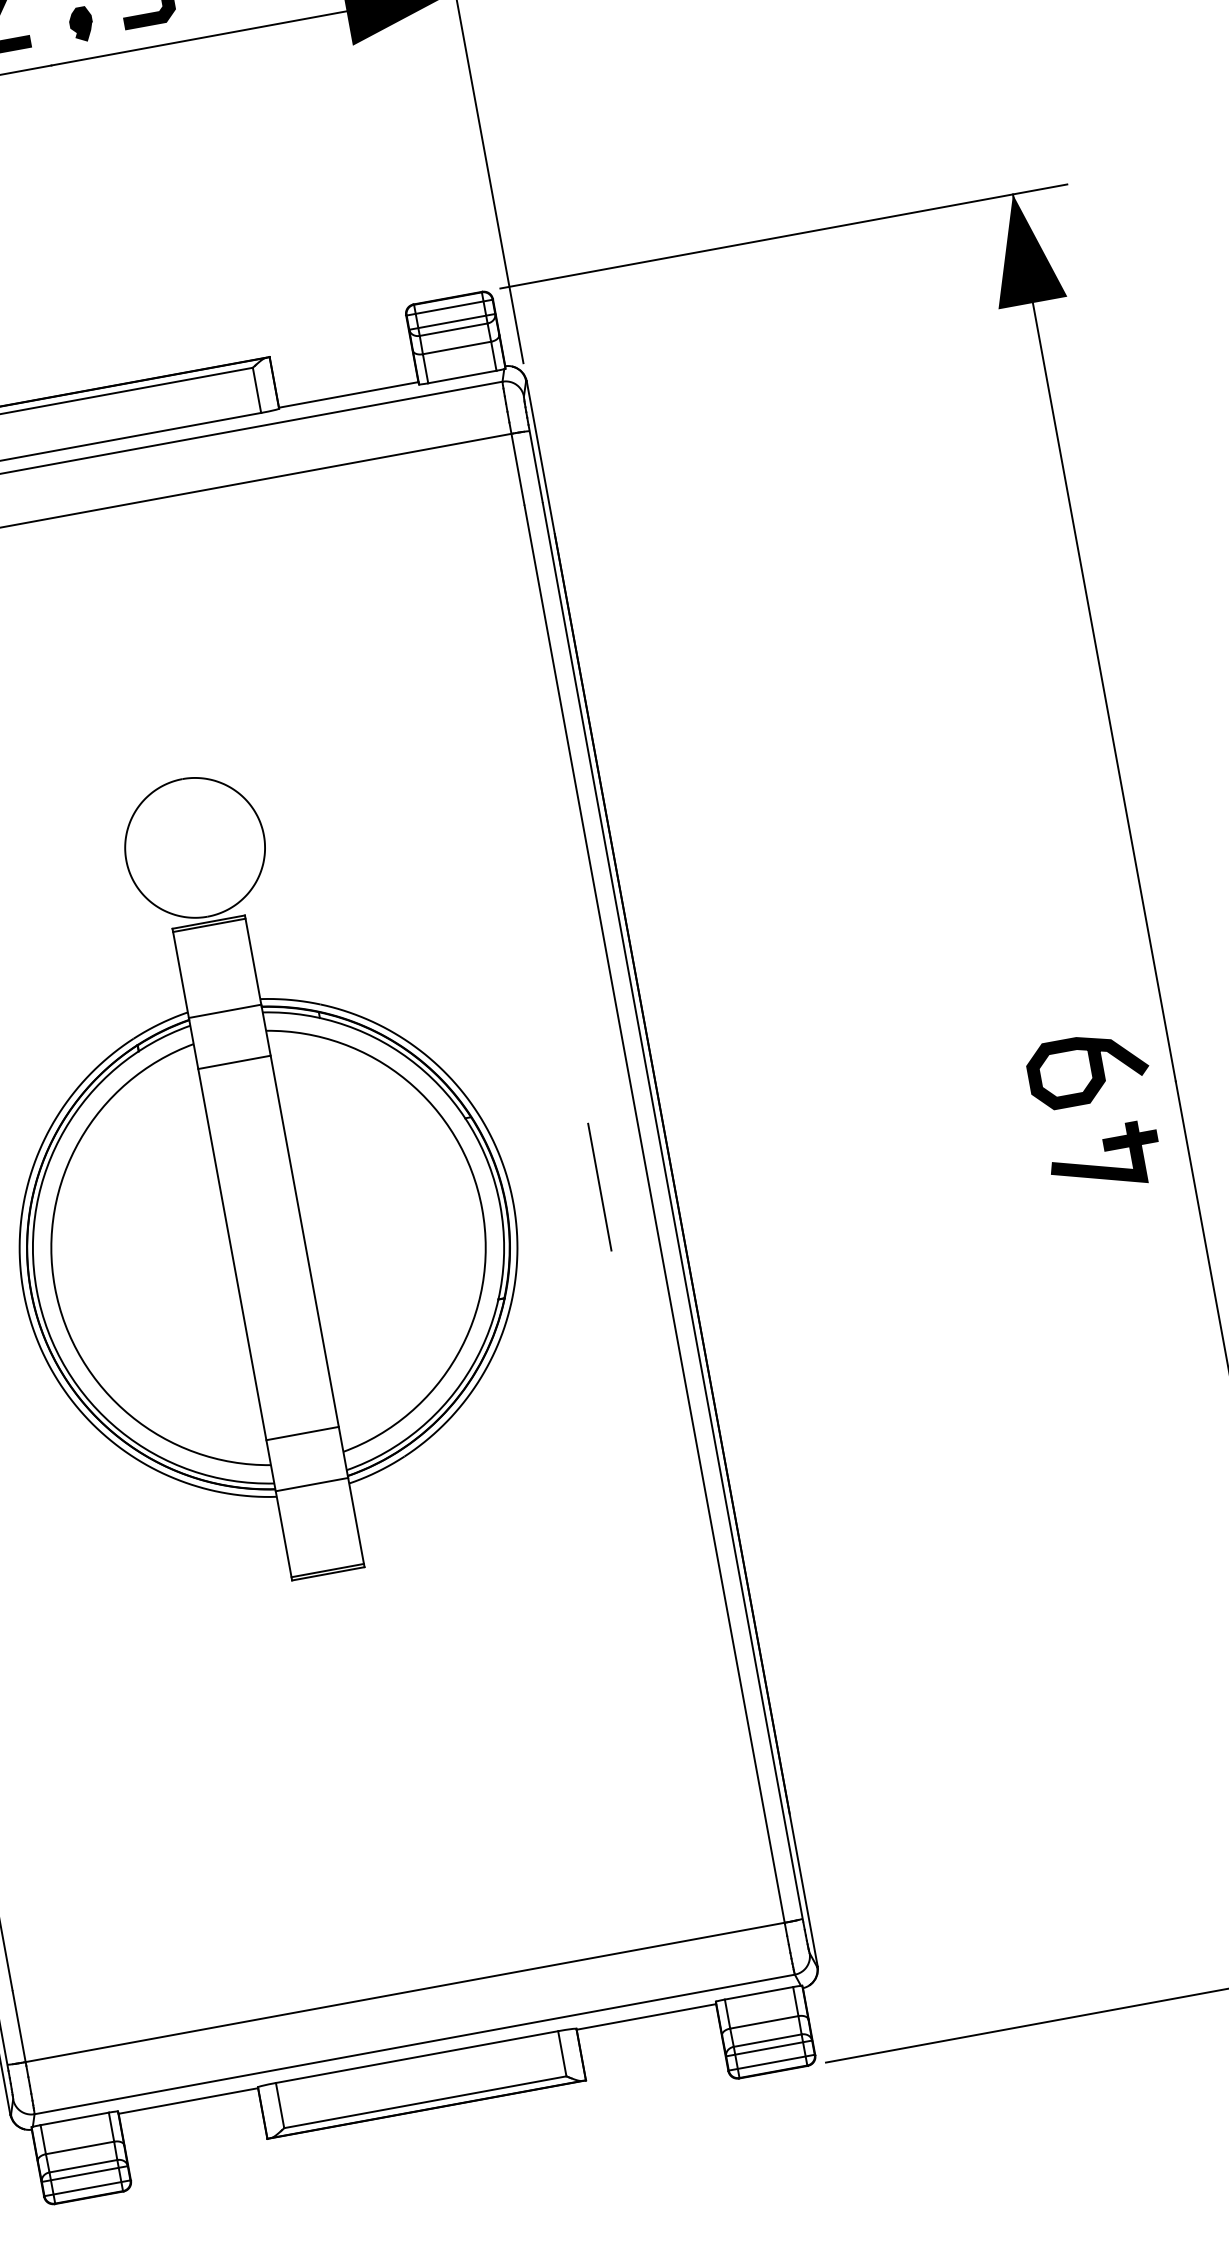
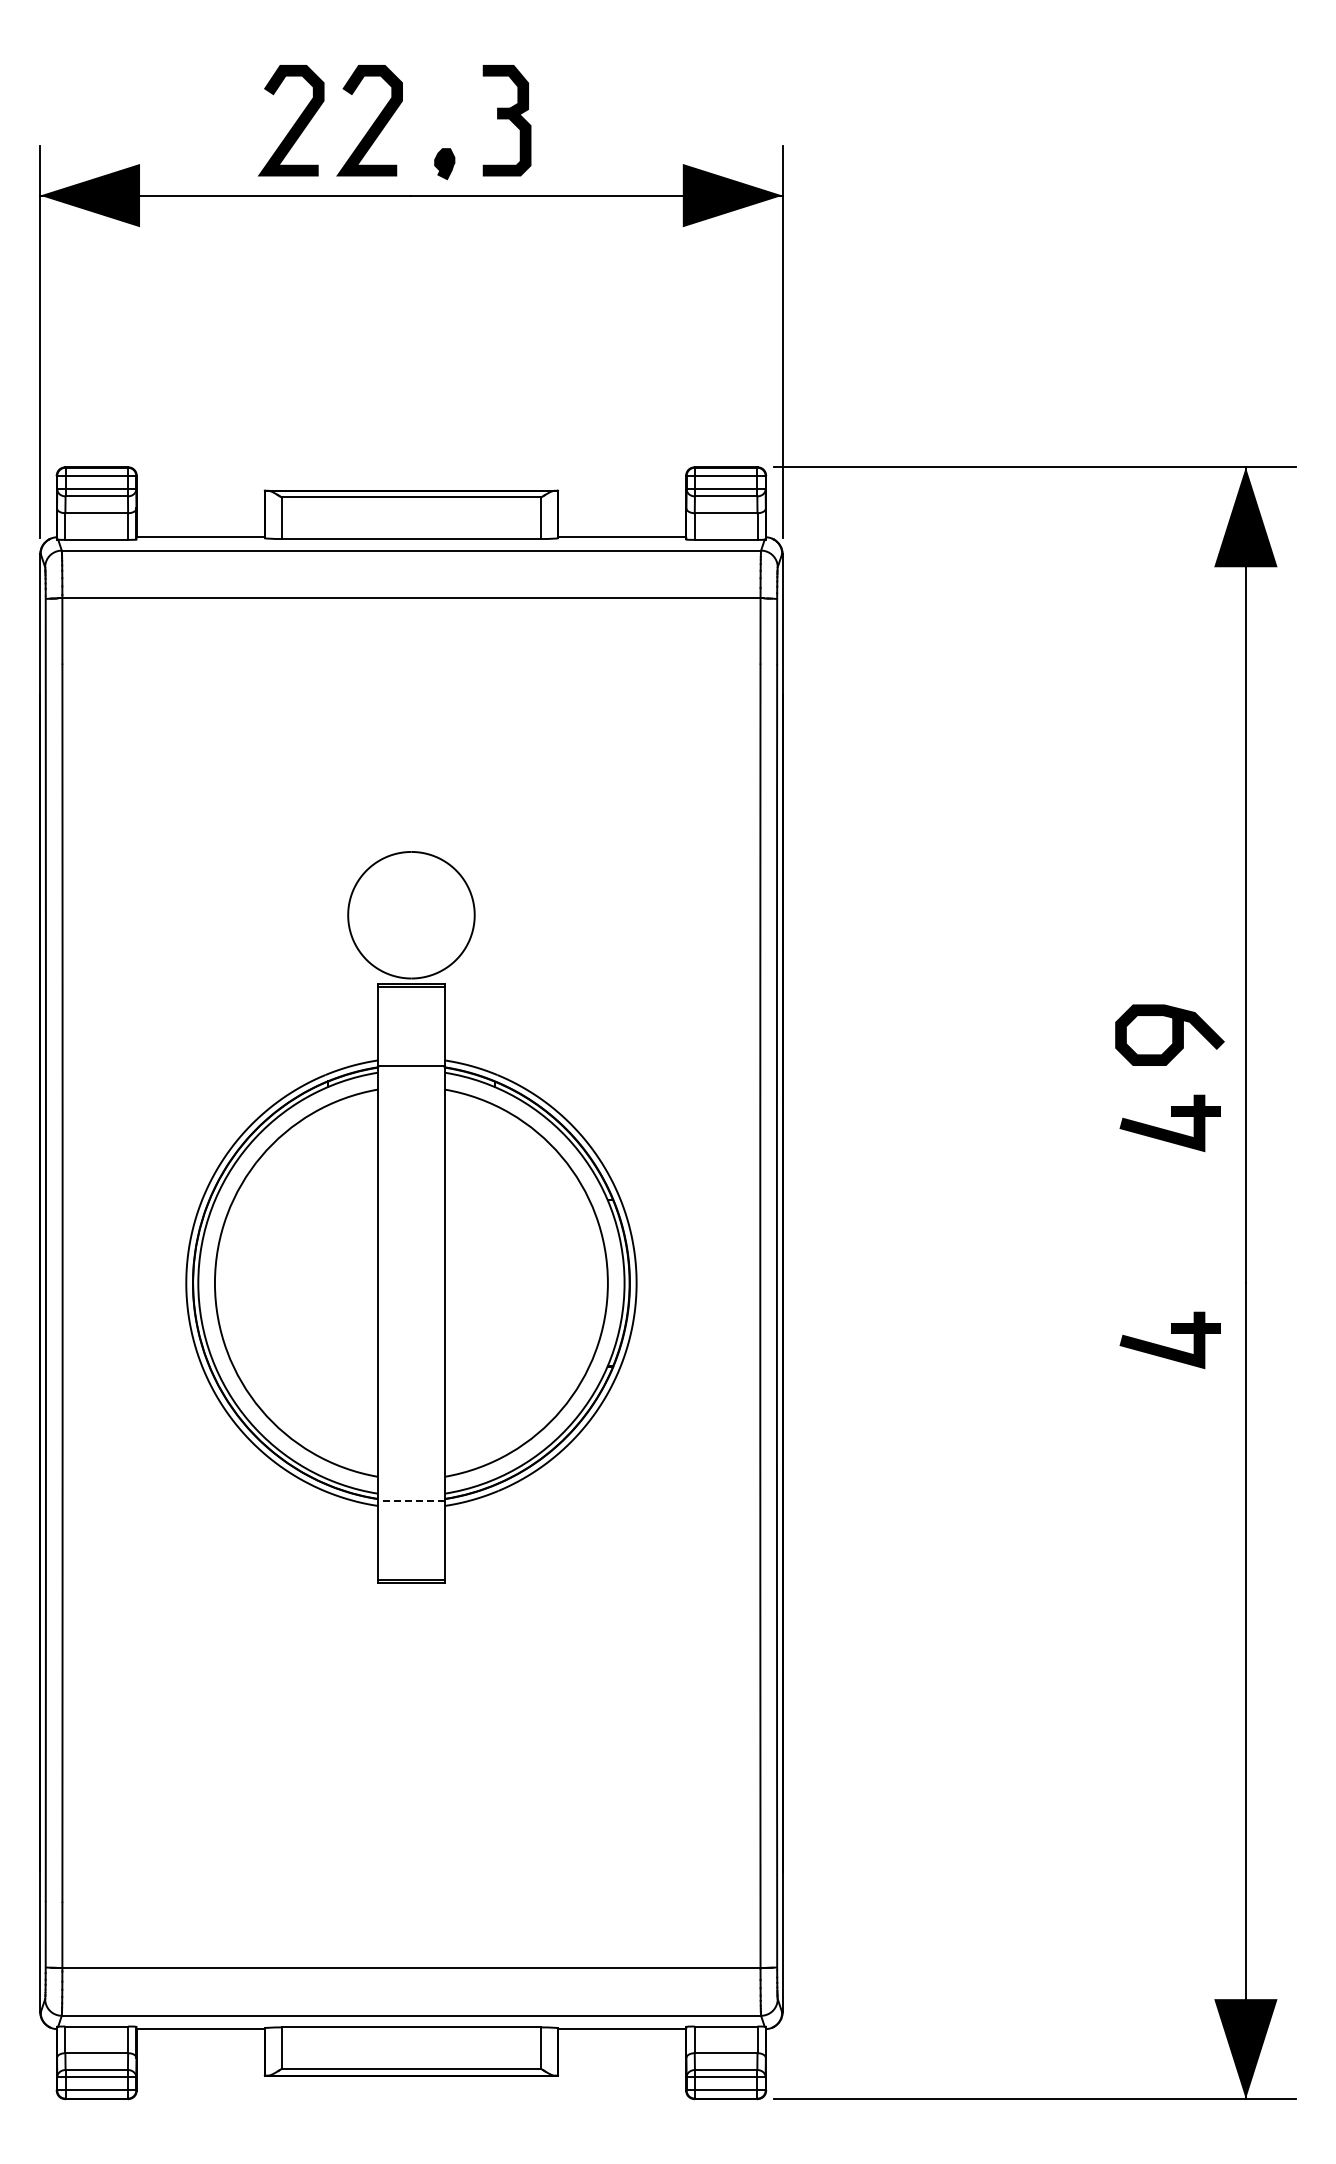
part: (1061, 915) -> (1171, 1116), added
line: (234, 1062) -> (411, 1112), removed
curve: (1090, 1068) -> (1172, 1034), moved
line: (600, 1186) -> (716, 1282), removed
line: (302, 1433) -> (411, 1453), removed
line: (310, 1484) -> (410, 1500), solid -> dashed

